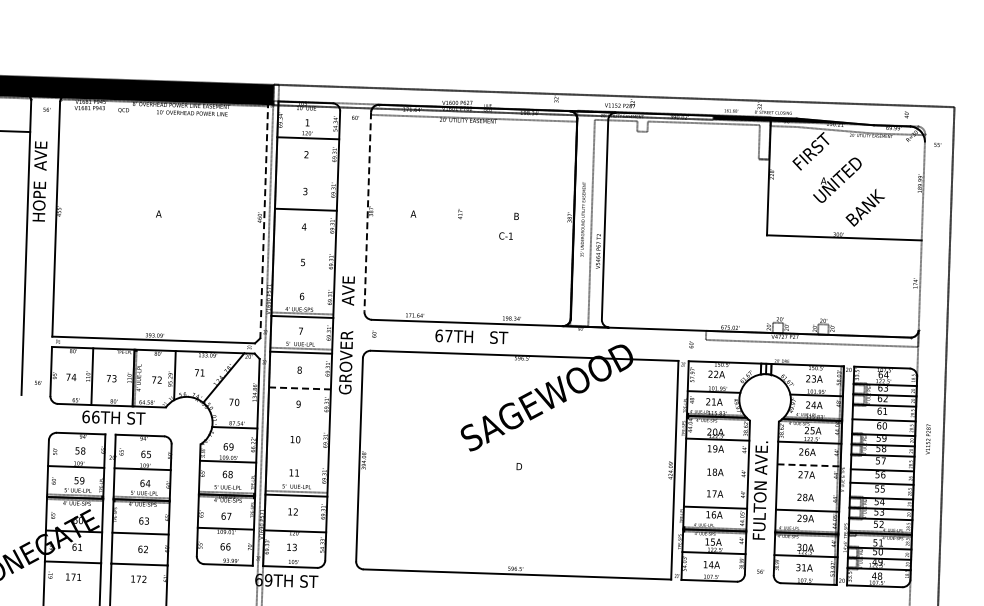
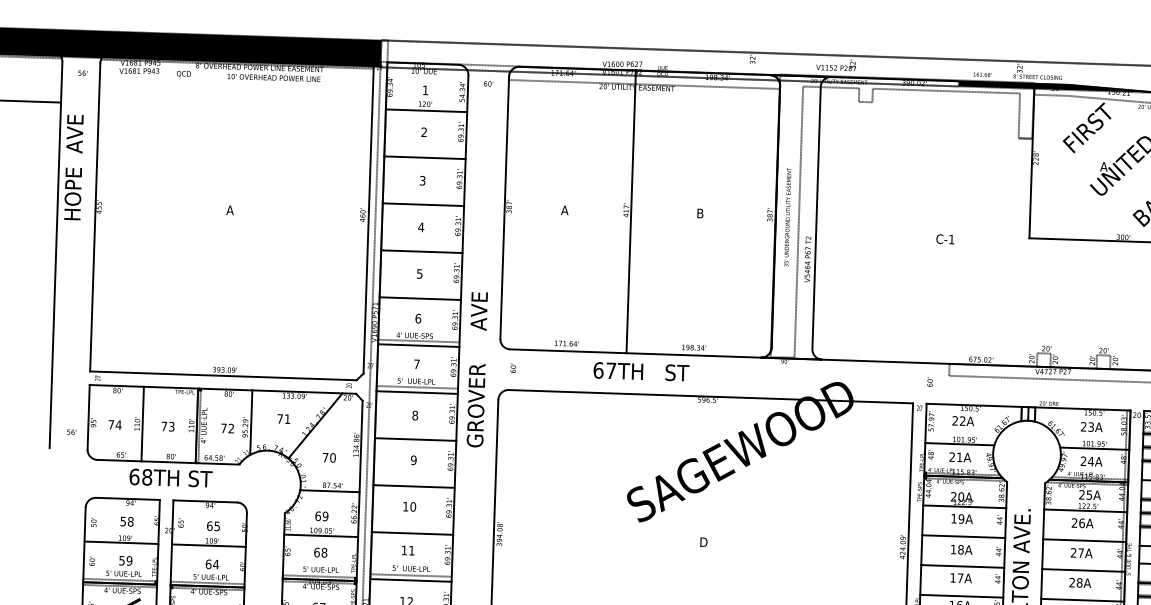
line: (307, 174) -> (425, 158), added
line: (367, 212) -> (504, 208), dashed -> solid
line: (463, 214) -> (630, 210), added
line: (264, 219) -> (368, 217), dashed -> solid
text: (505, 235) -> (944, 238), moved
line: (304, 245) -> (421, 251), added
line: (303, 281) -> (420, 298), added
line: (299, 388) -> (414, 439), dashed -> solid
text: (95, 416) -> (146, 476), 66TH -> 68TH
line: (298, 424) -> (413, 486), added
line: (297, 459) -> (412, 532), added
line: (716, 462) -> (963, 536), added
line: (809, 465) -> (1085, 540), dashed -> solid
line: (715, 484) -> (961, 565), added
line: (807, 488) -> (1082, 571), added

